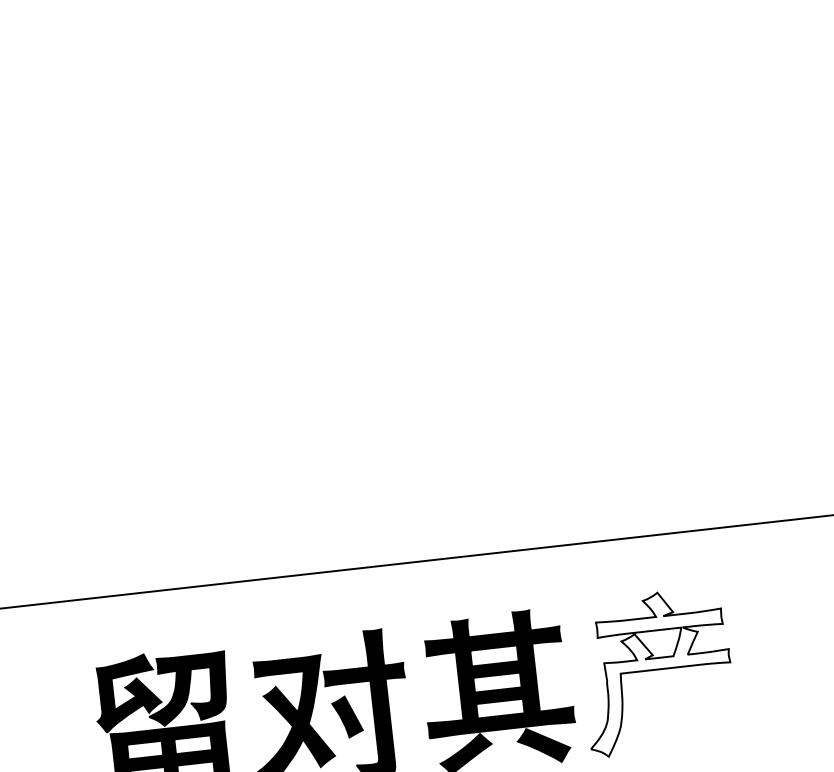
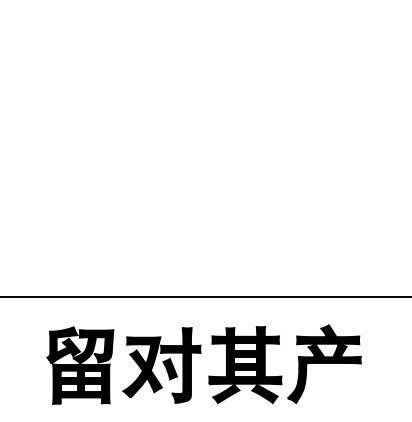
fill: (655, 672) -> (323, 364), added

